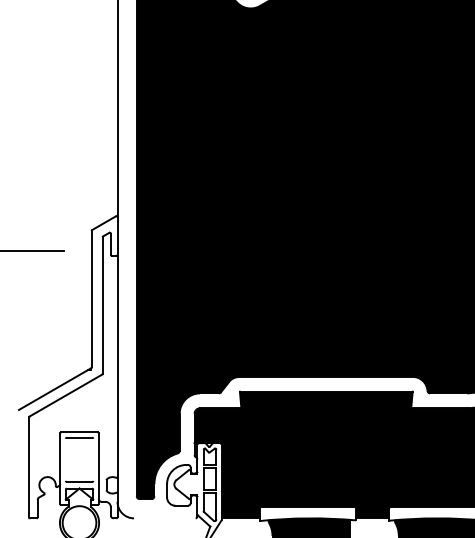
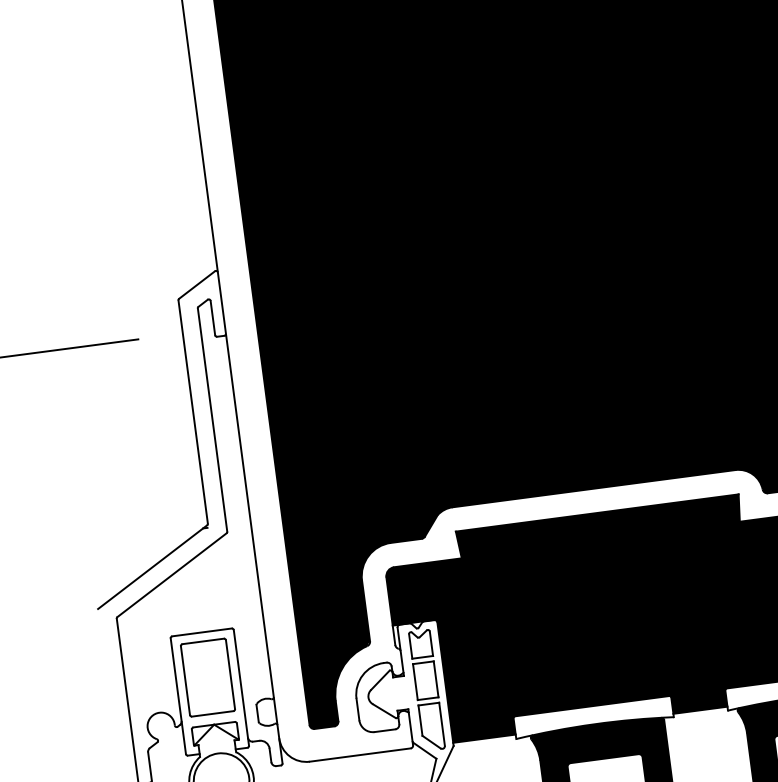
line: (65, 459) -> (184, 680), added
line: (93, 459) -> (230, 674), added
line: (164, 518) -> (359, 755), added

